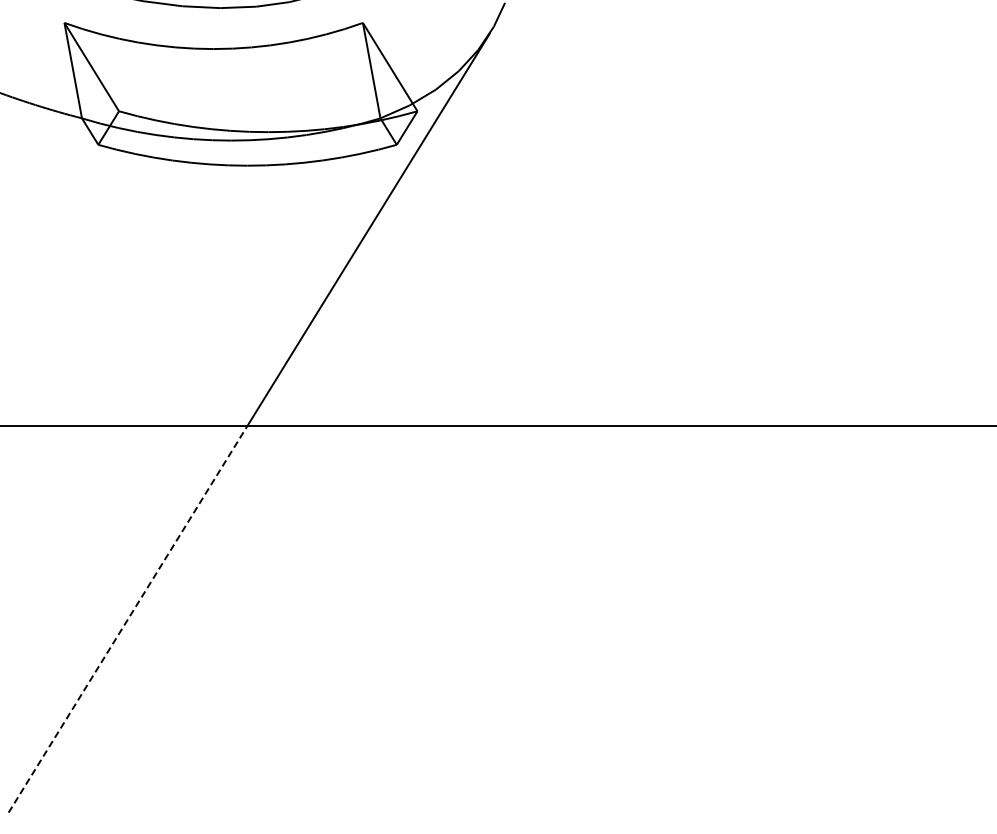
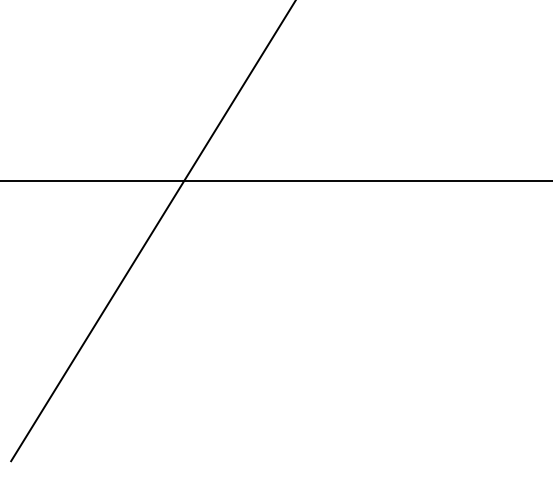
line: (128, 618) -> (97, 320), dashed -> solid

